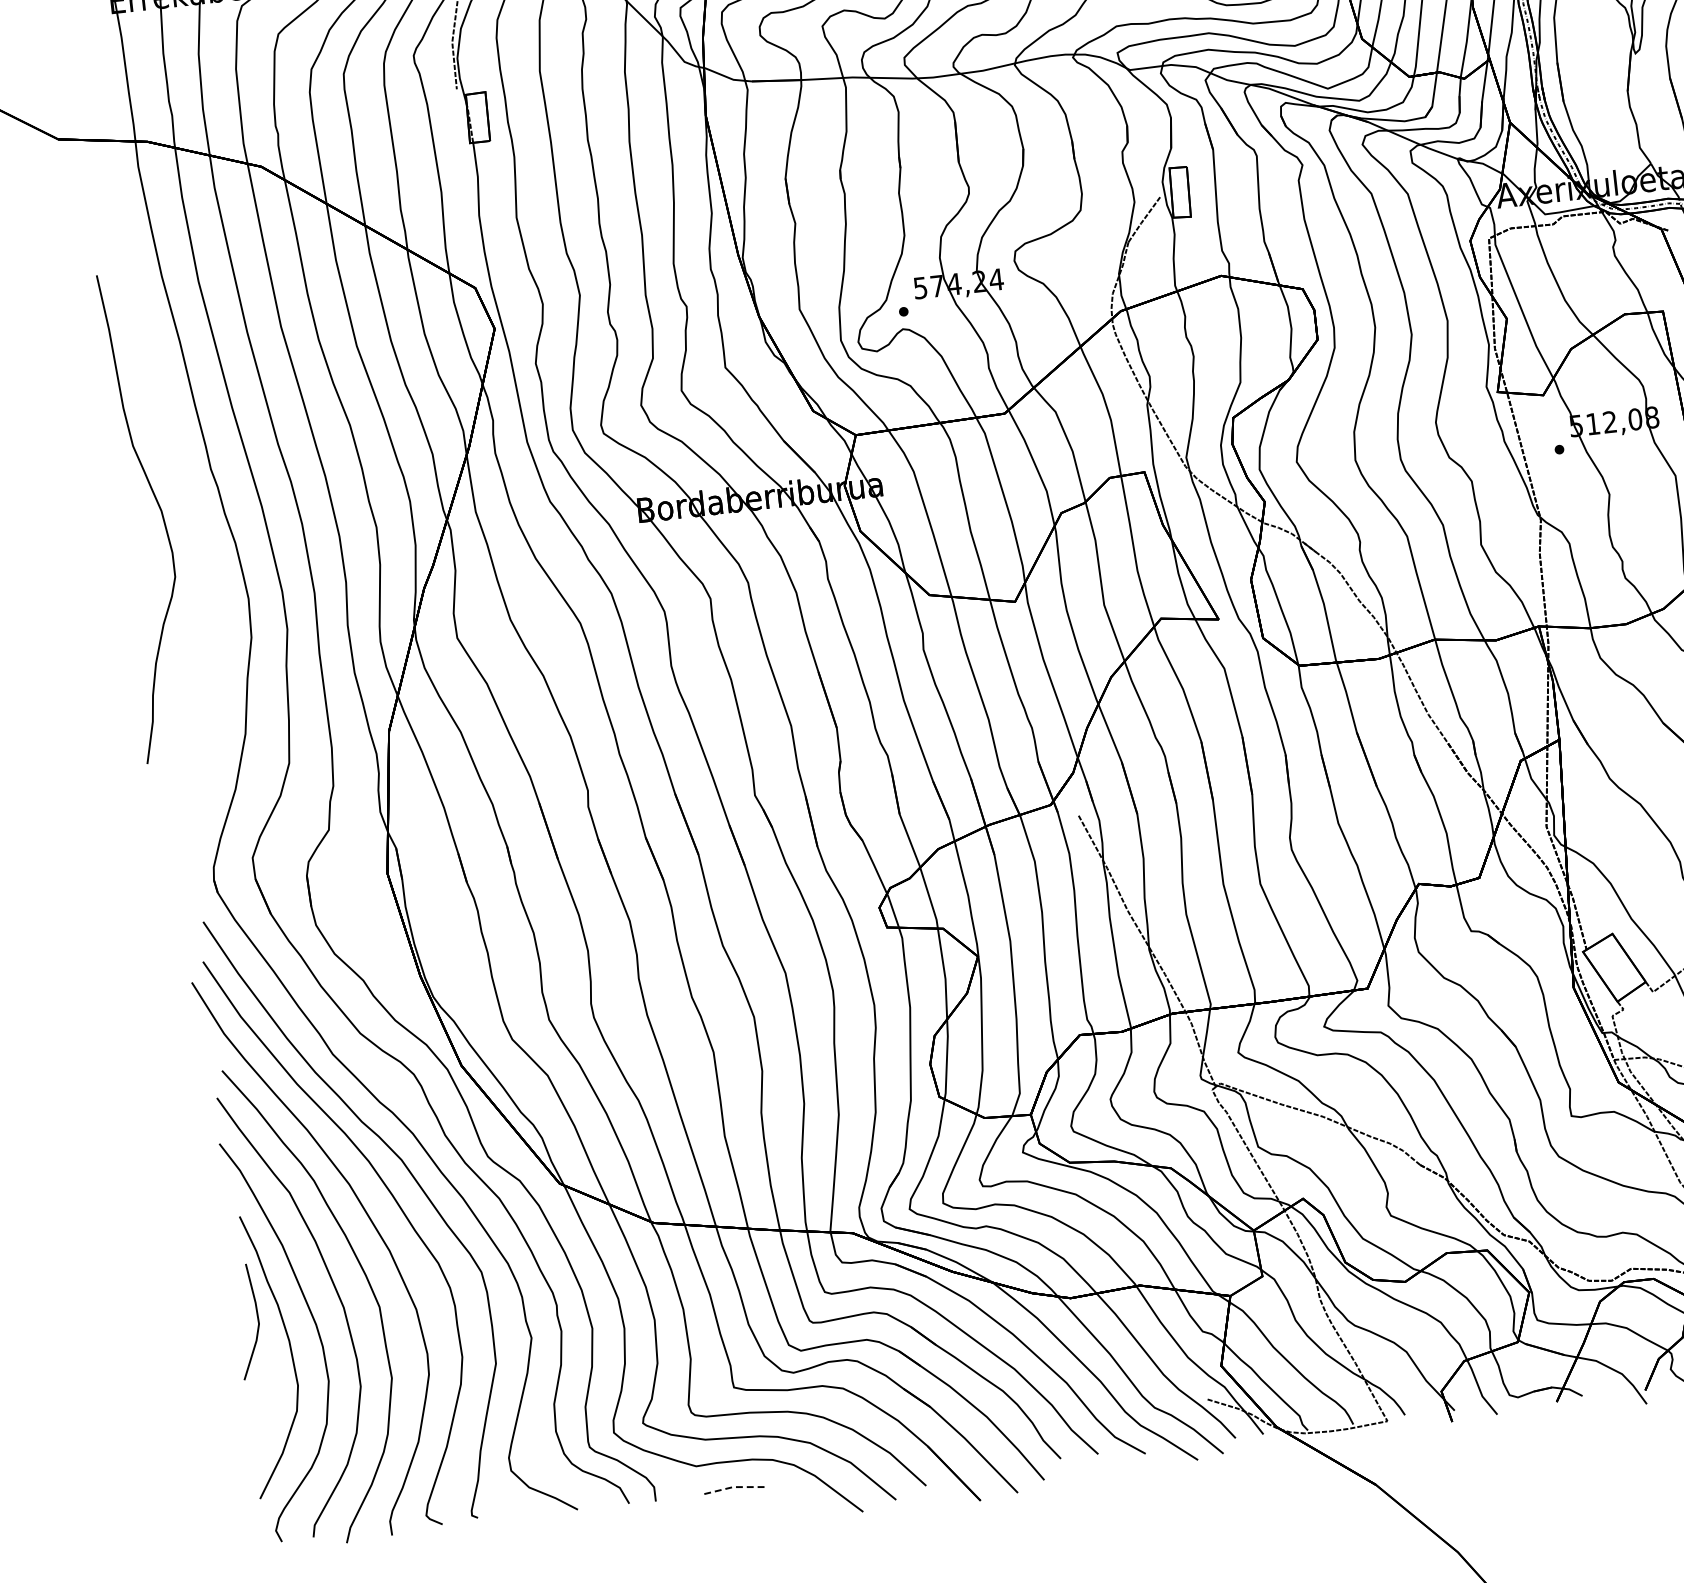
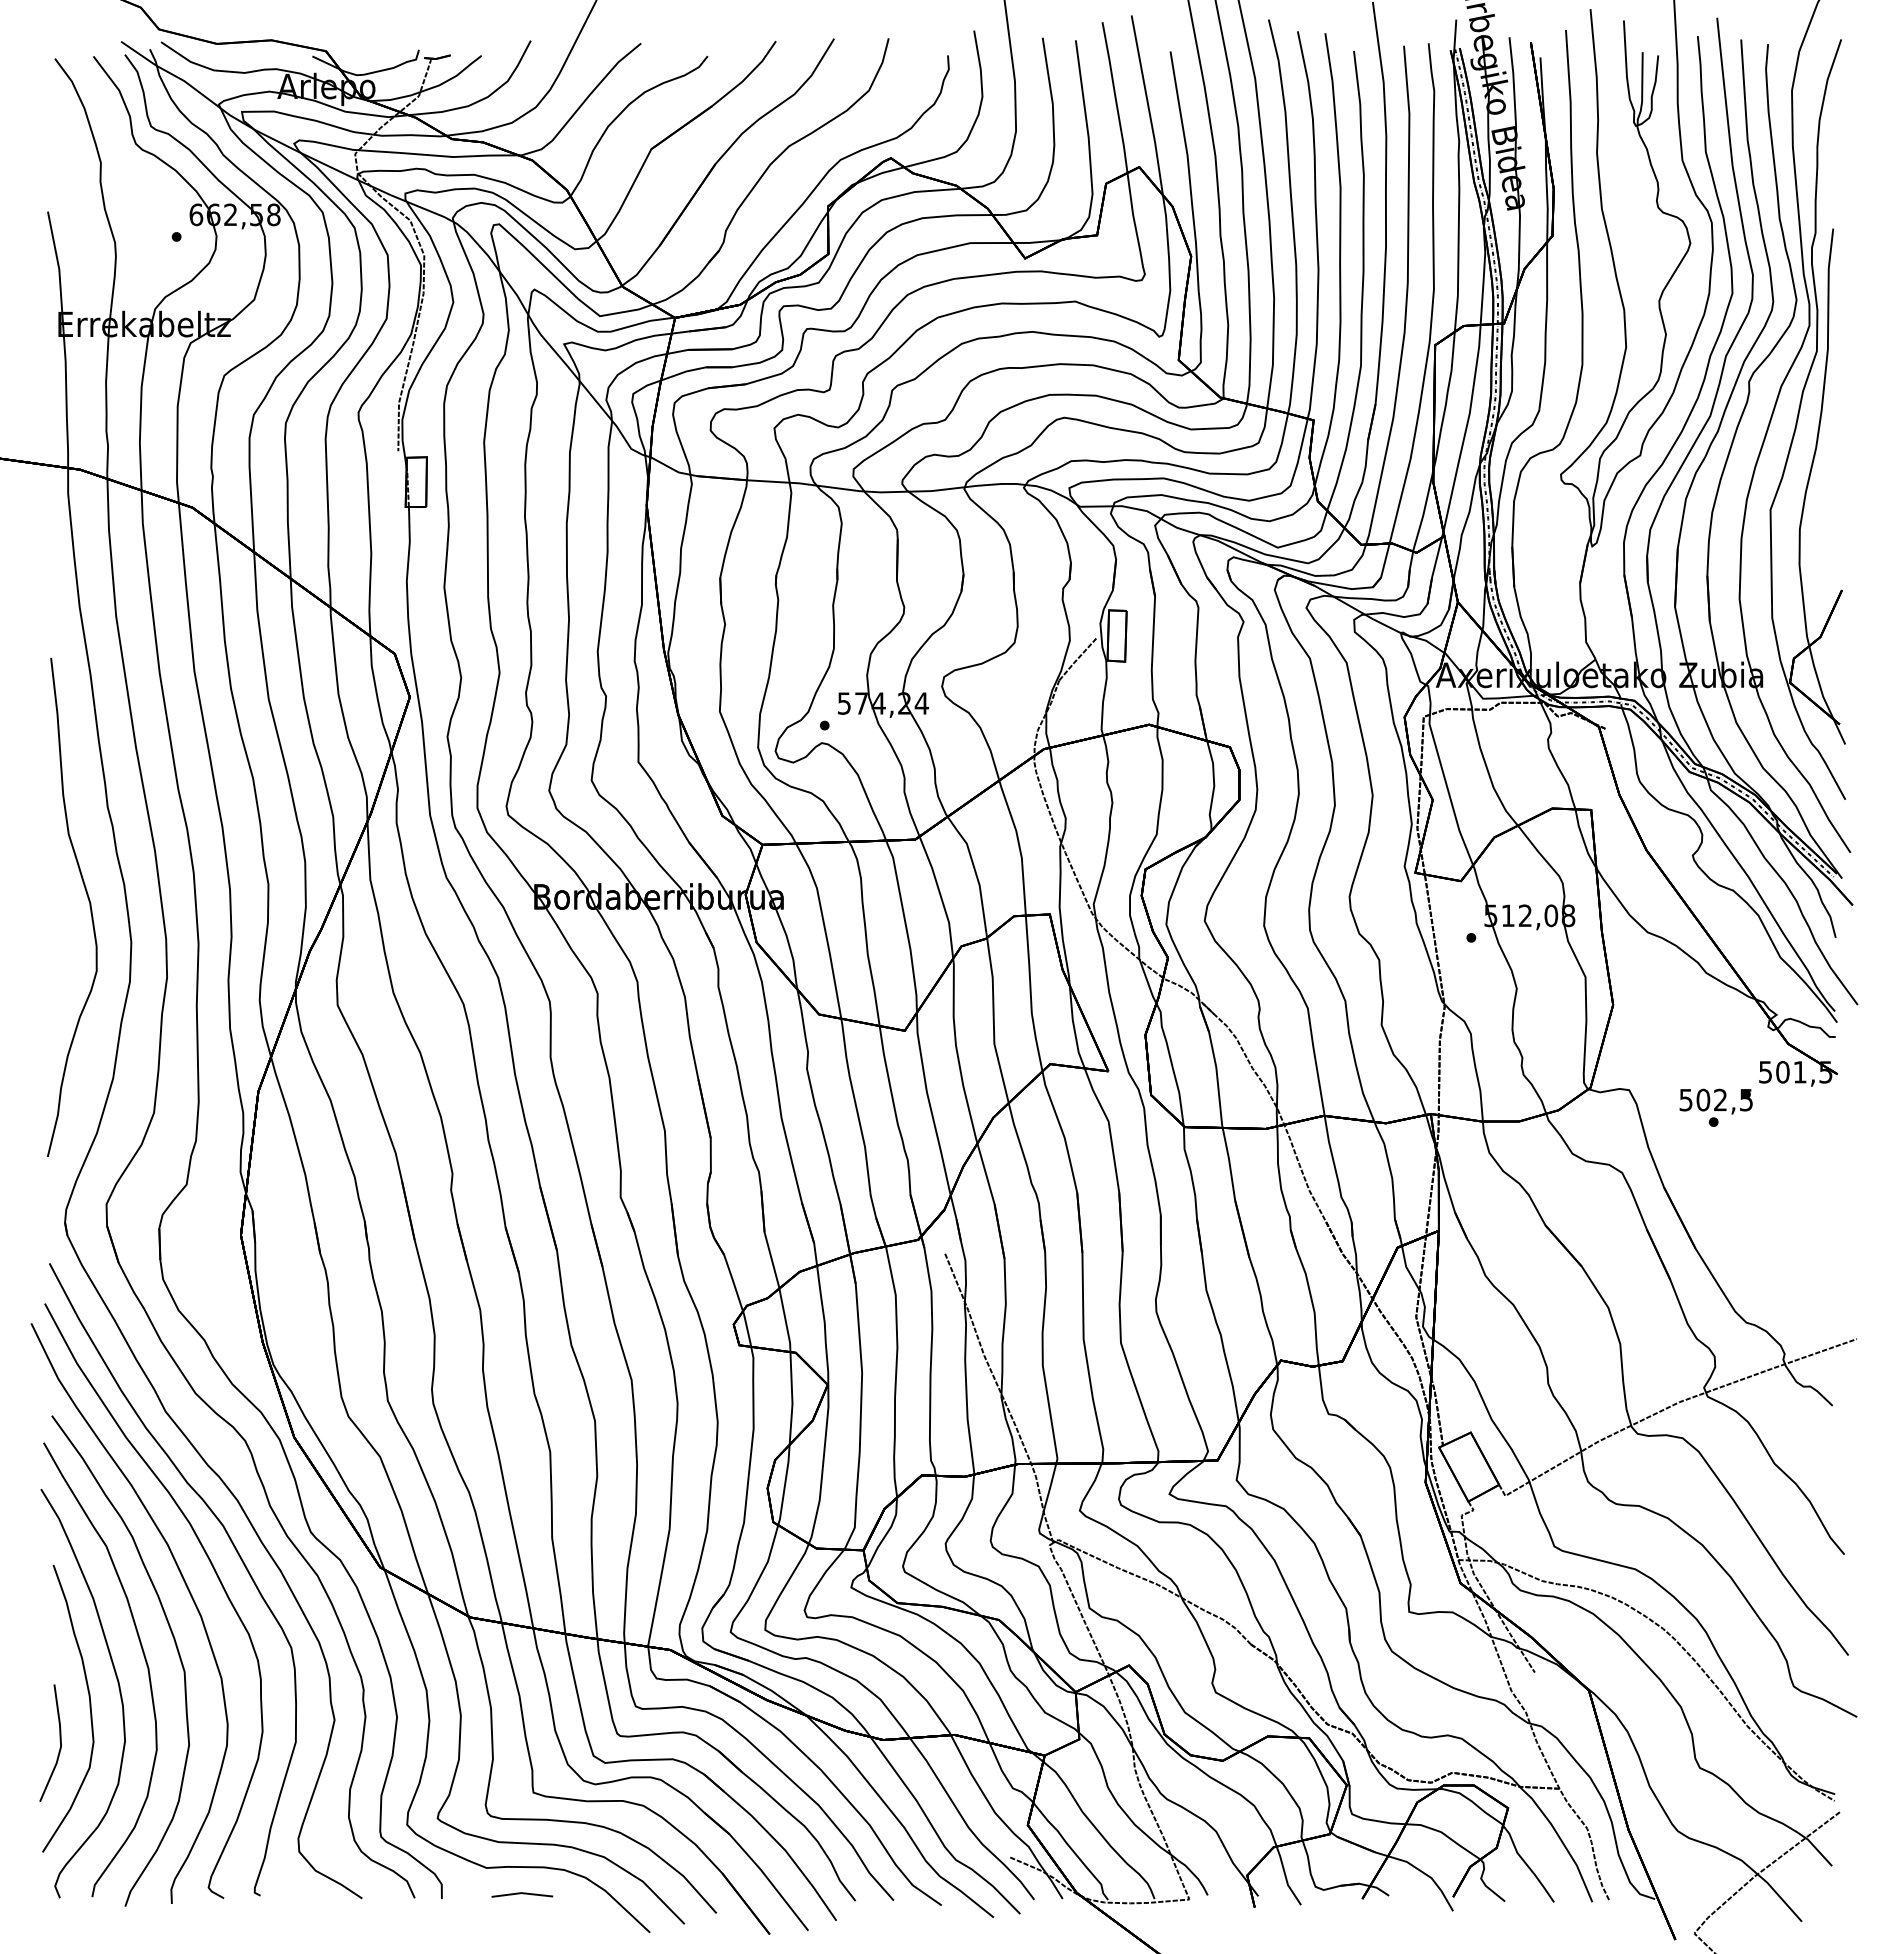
curve: (159, 509) -> (88, 901), moved
line: (256, 1318) -> (59, 1740), moved
line: (733, 1487) -> (521, 1893), dashed -> solid

